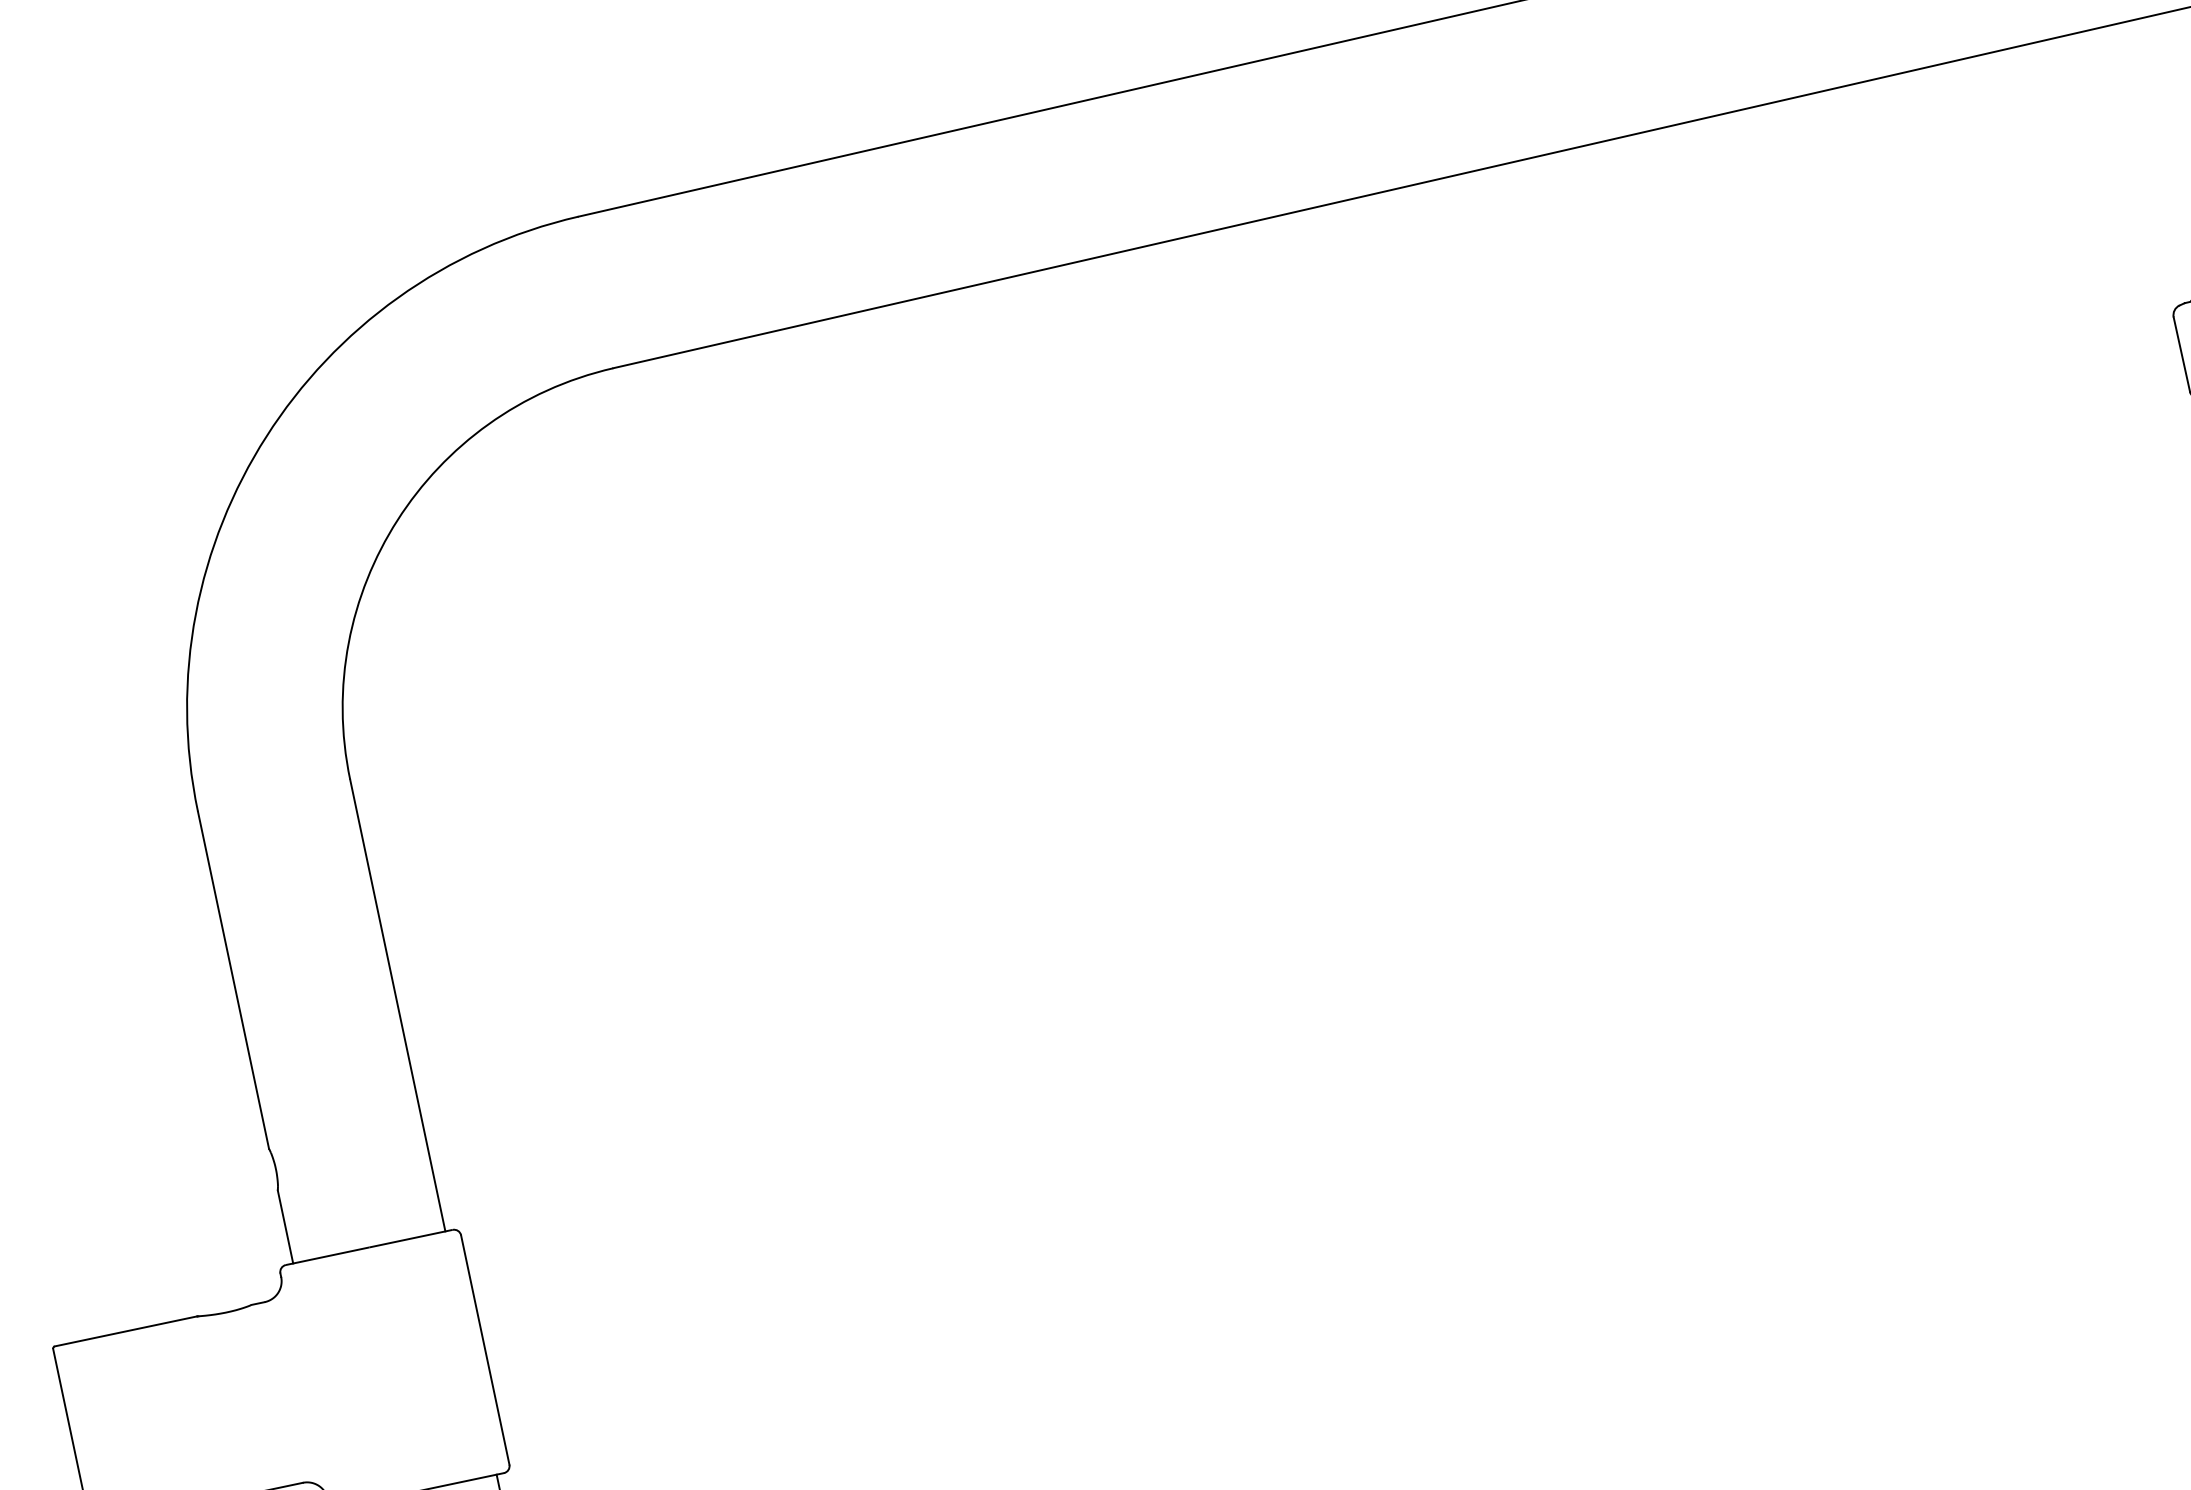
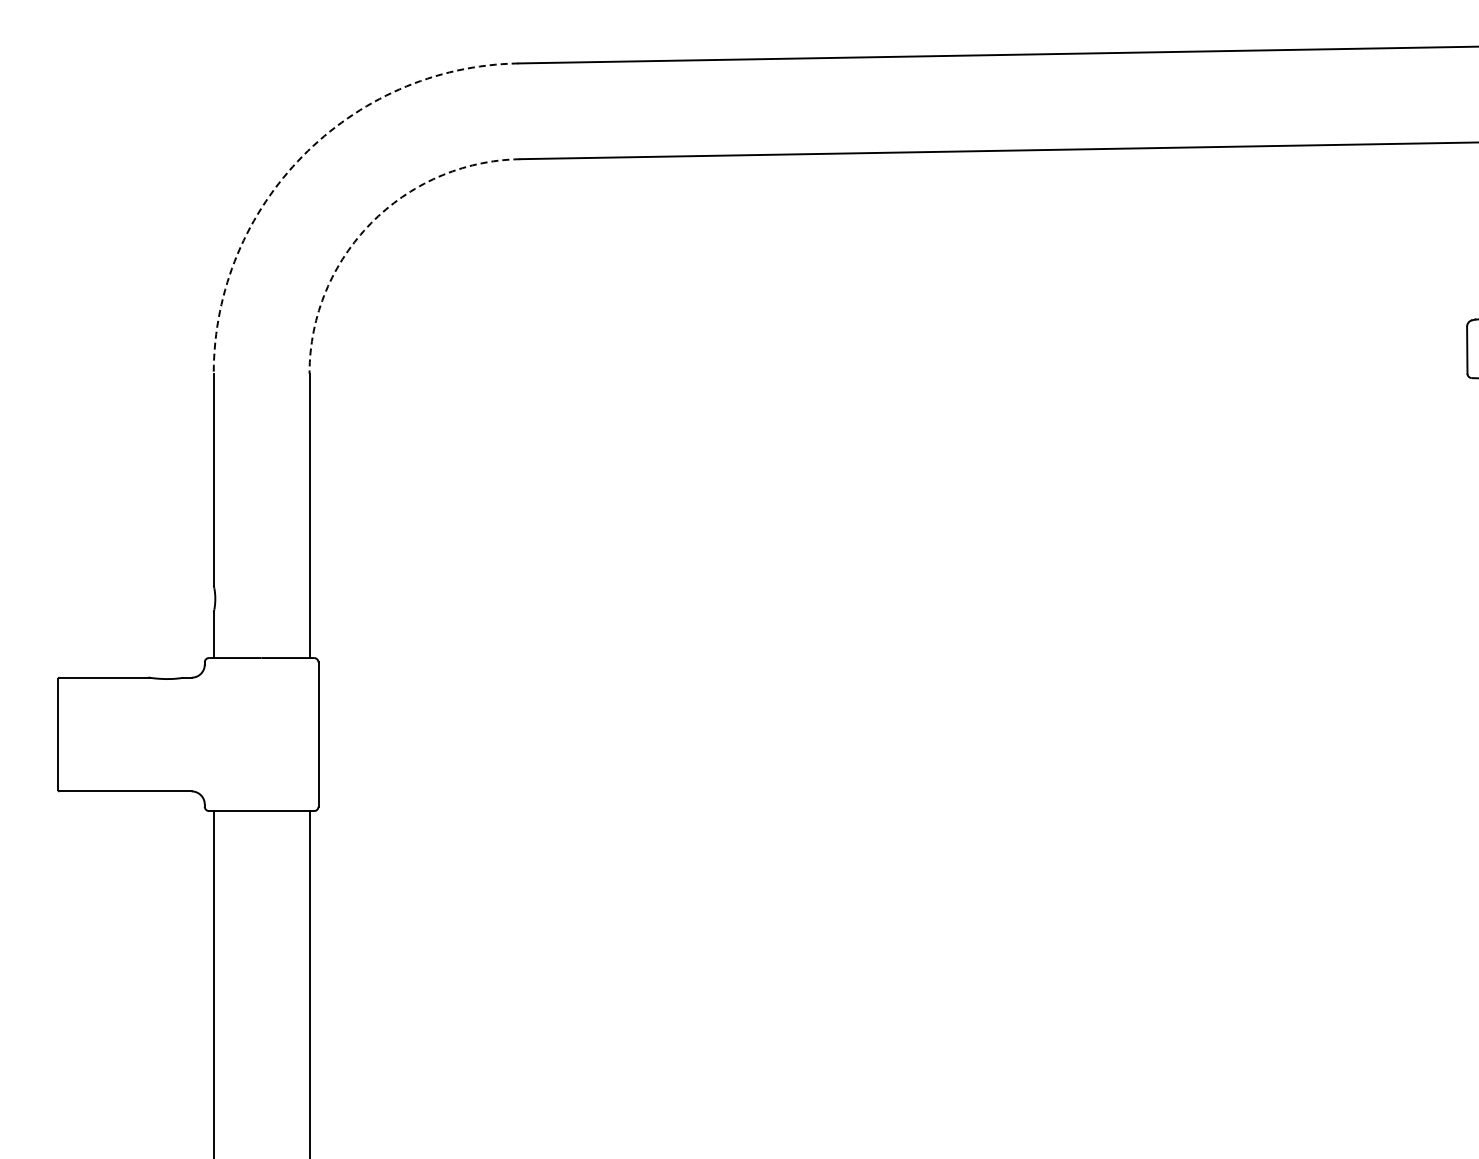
arc: (266, 436) -> (302, 156), solid -> dashed
arc: (398, 520) -> (371, 223), solid -> dashed

